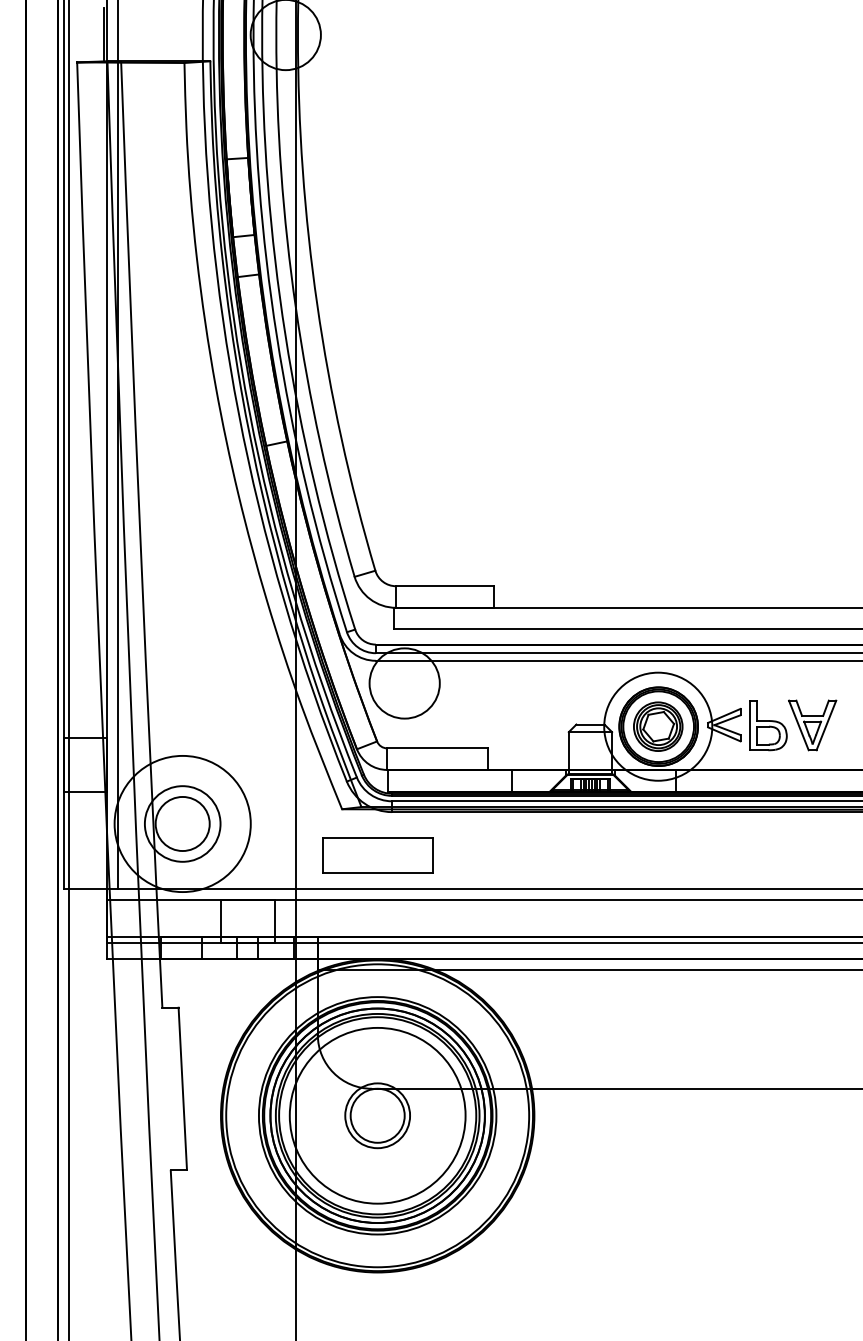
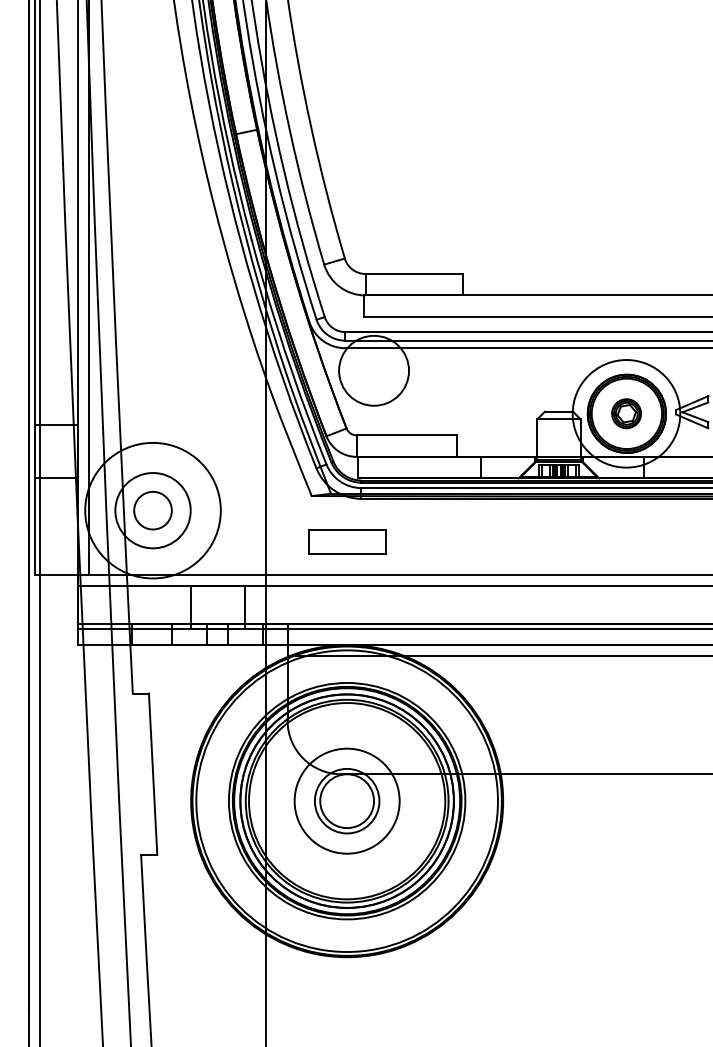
part: (658, 726) -> (626, 413), size x0.6
circle: (182, 823) -> (152, 510), size x0.7
part: (377, 855) -> (346, 542), size x0.7
circle: (377, 1115) -> (346, 800), size x0.6

